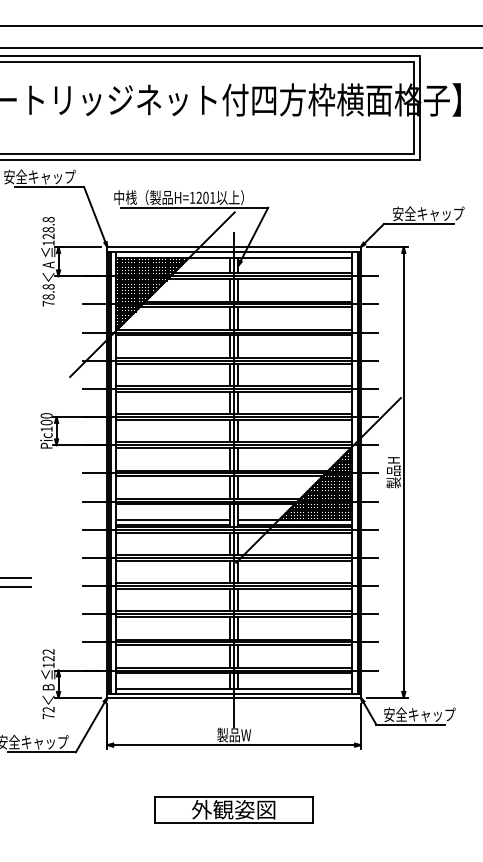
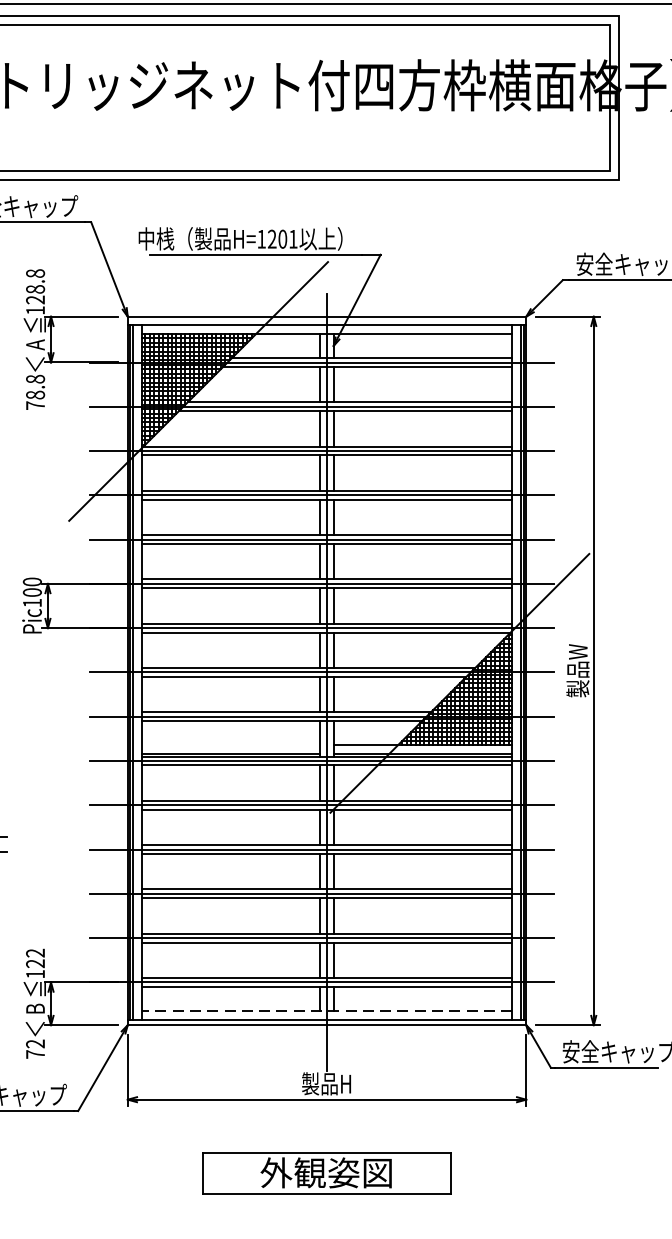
text: (393, 472) -> (577, 671), 製品H -> 製品W
line: (172, 519) -> (230, 744), removed
line: (234, 688) -> (327, 1010), solid -> dashed
text: (233, 734) -> (326, 1082), 製品W -> 製品H
part: (233, 809) -> (326, 1172), moved

